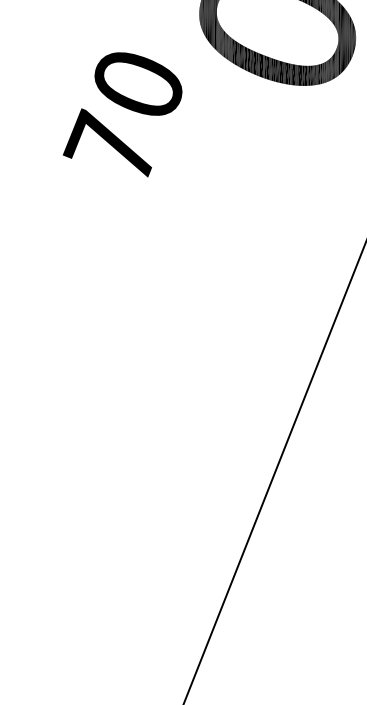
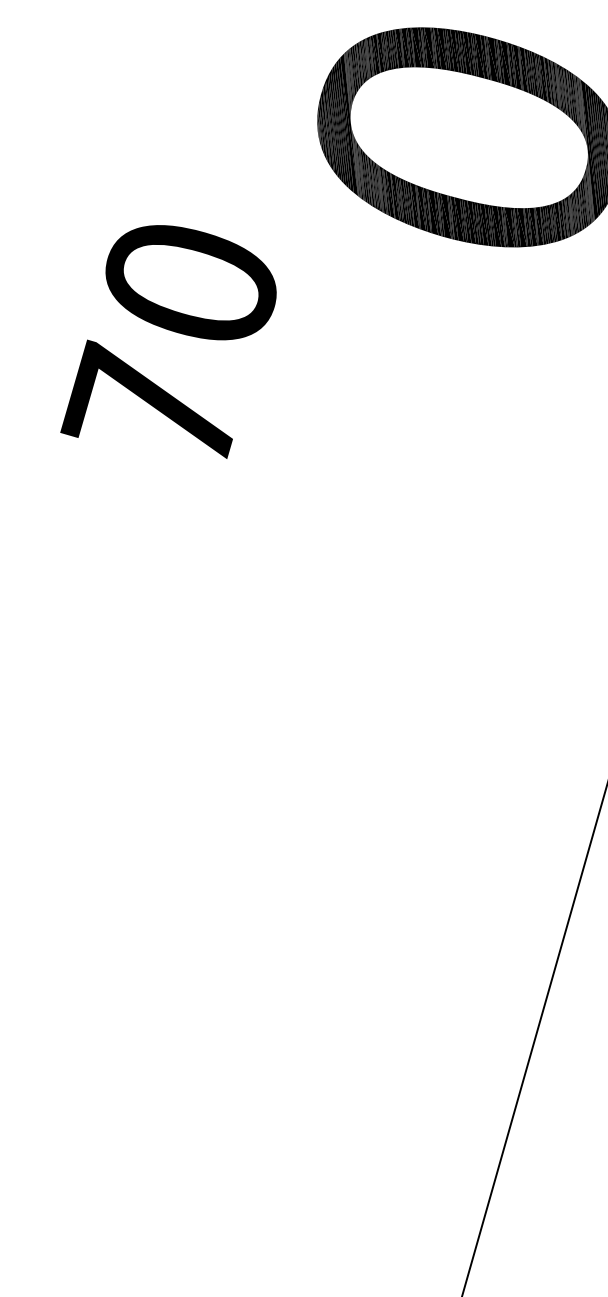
text: (122, 114) -> (166, 343), moved

